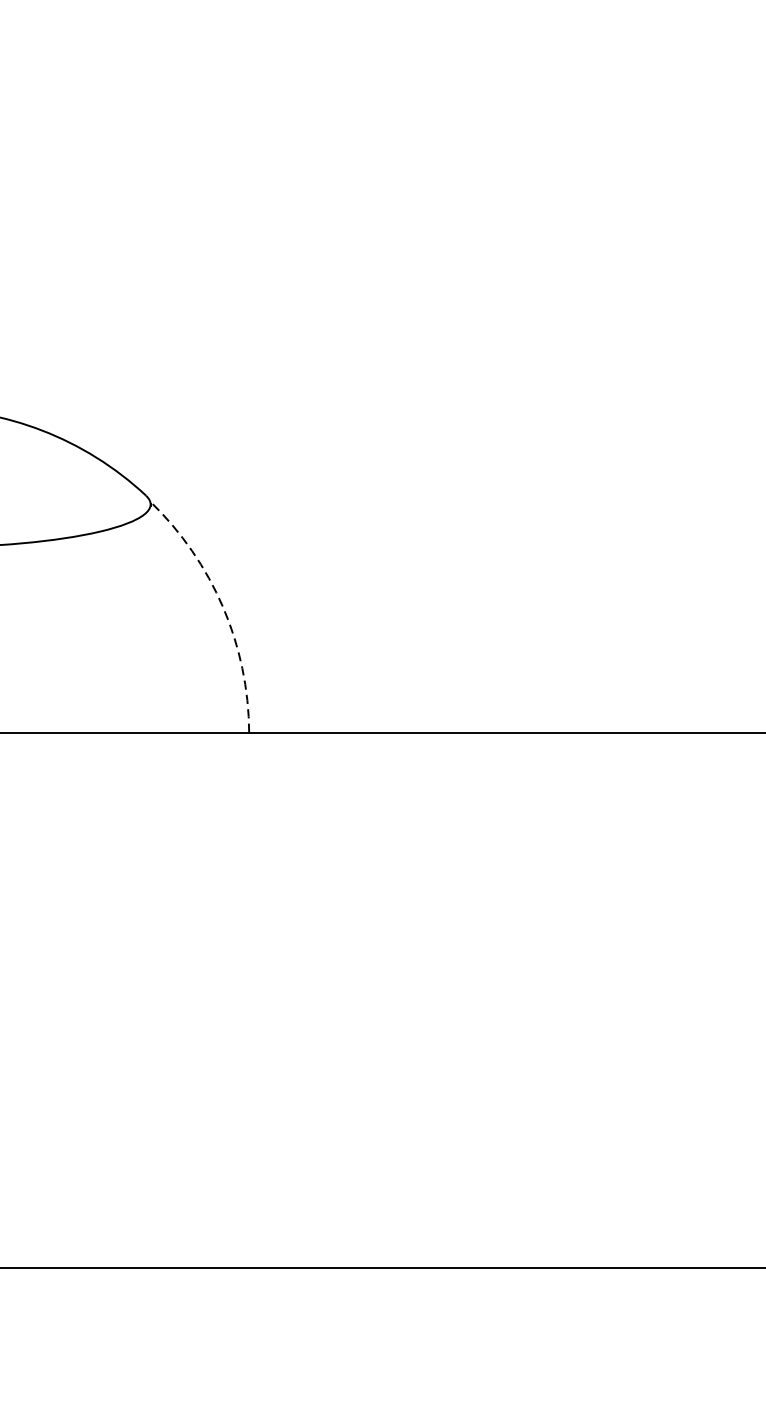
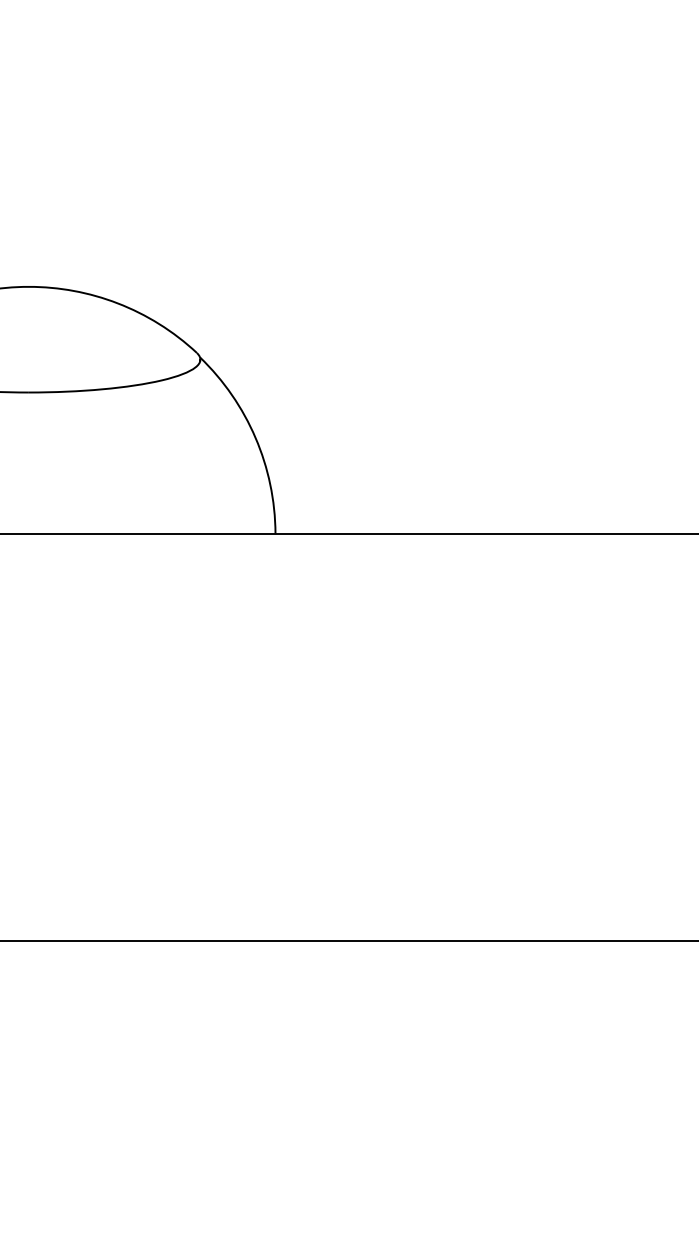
arc: (222, 606) -> (255, 437), dashed -> solid

